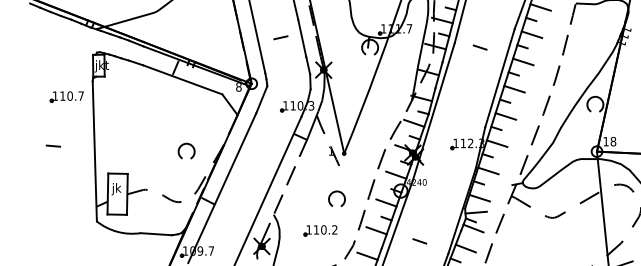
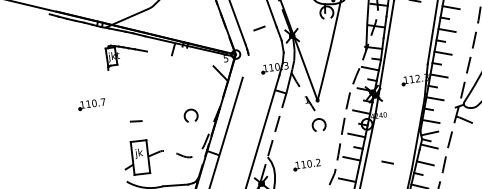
line: (280, 37) -> (259, 28), moved
line: (182, 79) -> (180, 58), removed
text: (238, 86) -> (225, 58), 8 -> 5
part: (66, 96) -> (91, 104), moved
line: (261, 99) -> (245, 66), removed
line: (52, 145) -> (135, 120), moved
line: (94, 151) -> (117, 125), removed
part: (336, 198) -> (318, 124), moved

